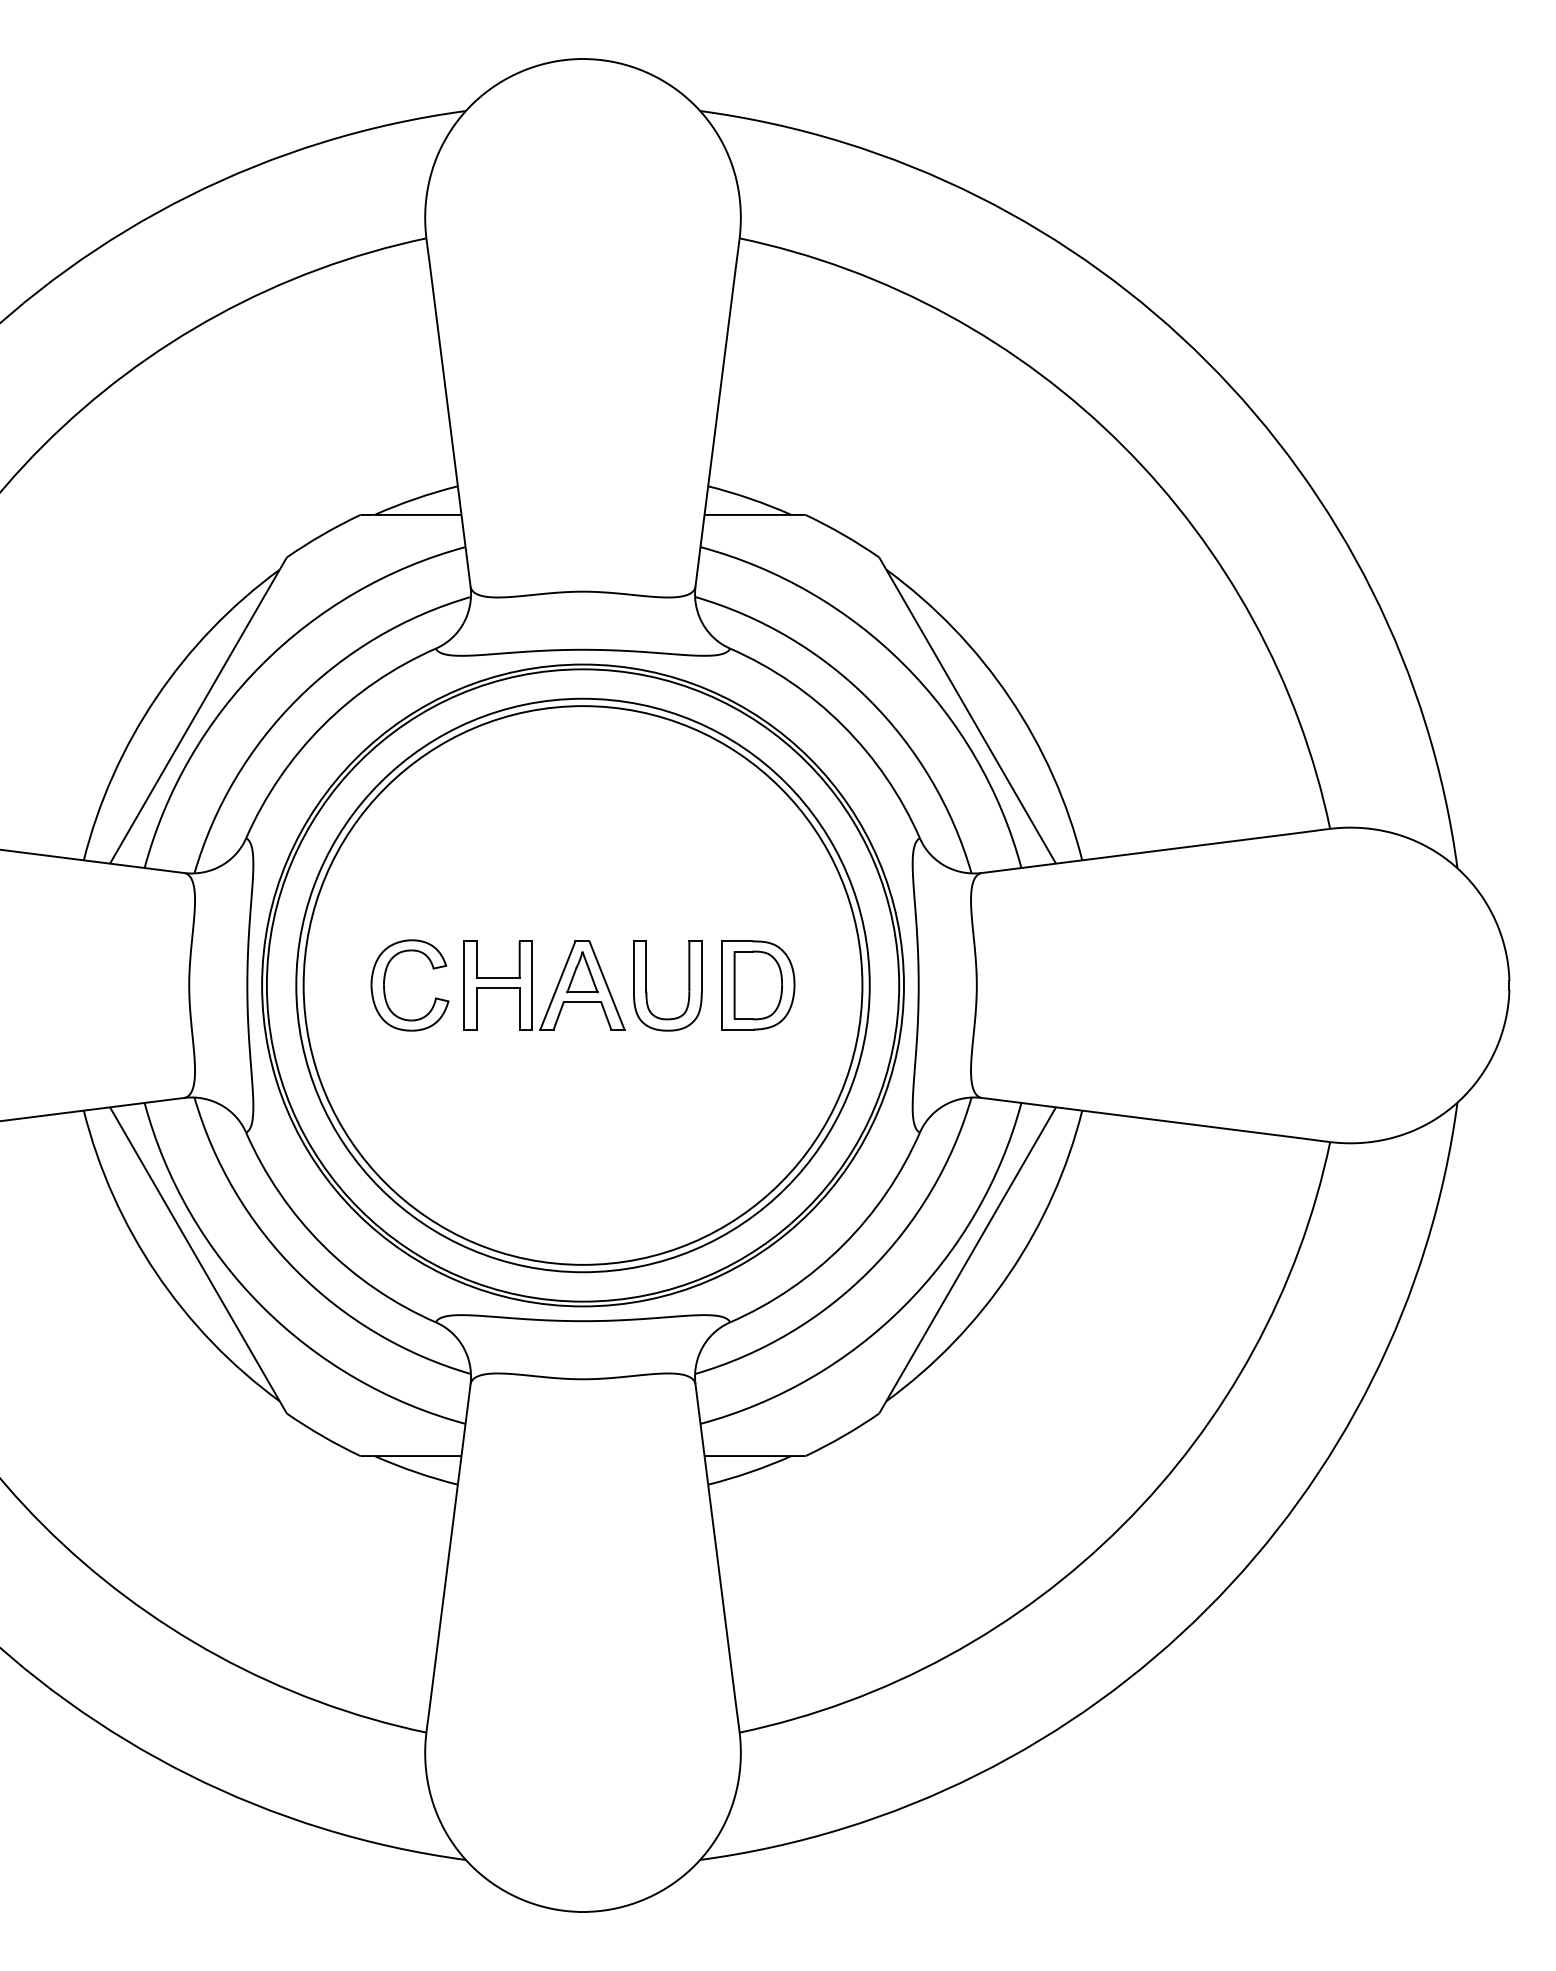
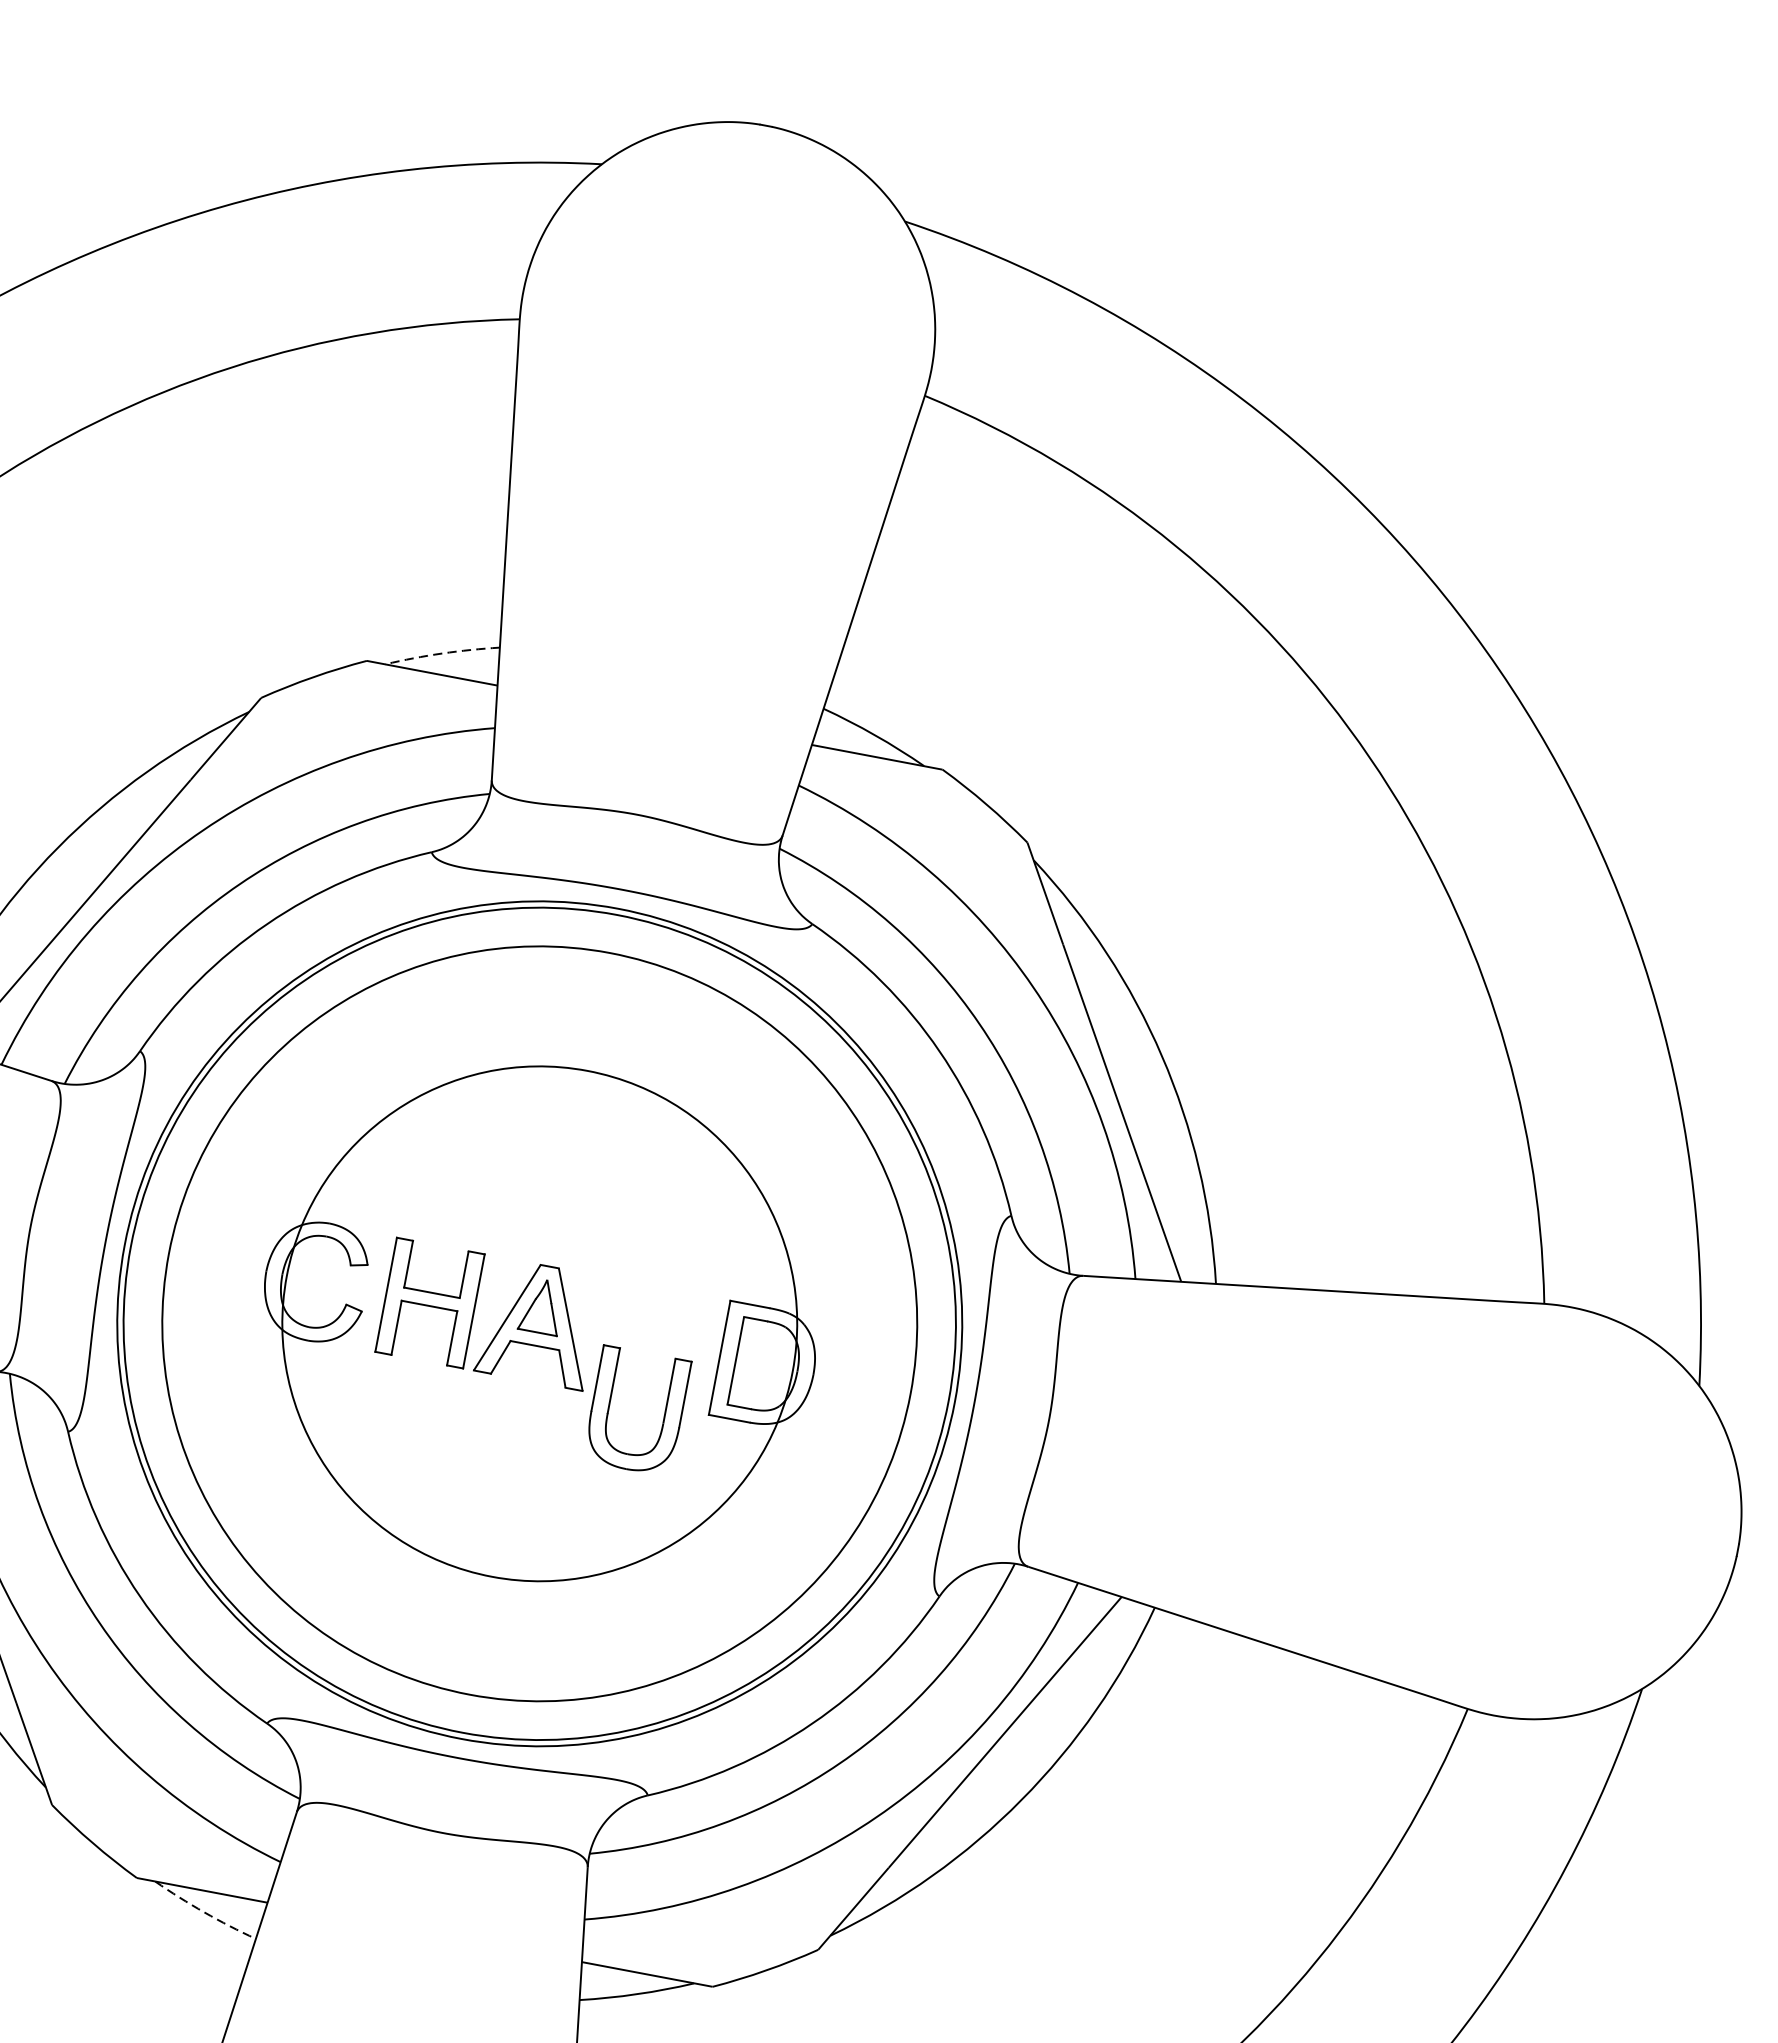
arc: (415, 498) -> (442, 653), solid -> dashed
circle: (582, 985) -> (539, 1323), size x0.7
part: (647, 991) -> (609, 1413), moved
arc: (415, 1472) -> (204, 1912), solid -> dashed

